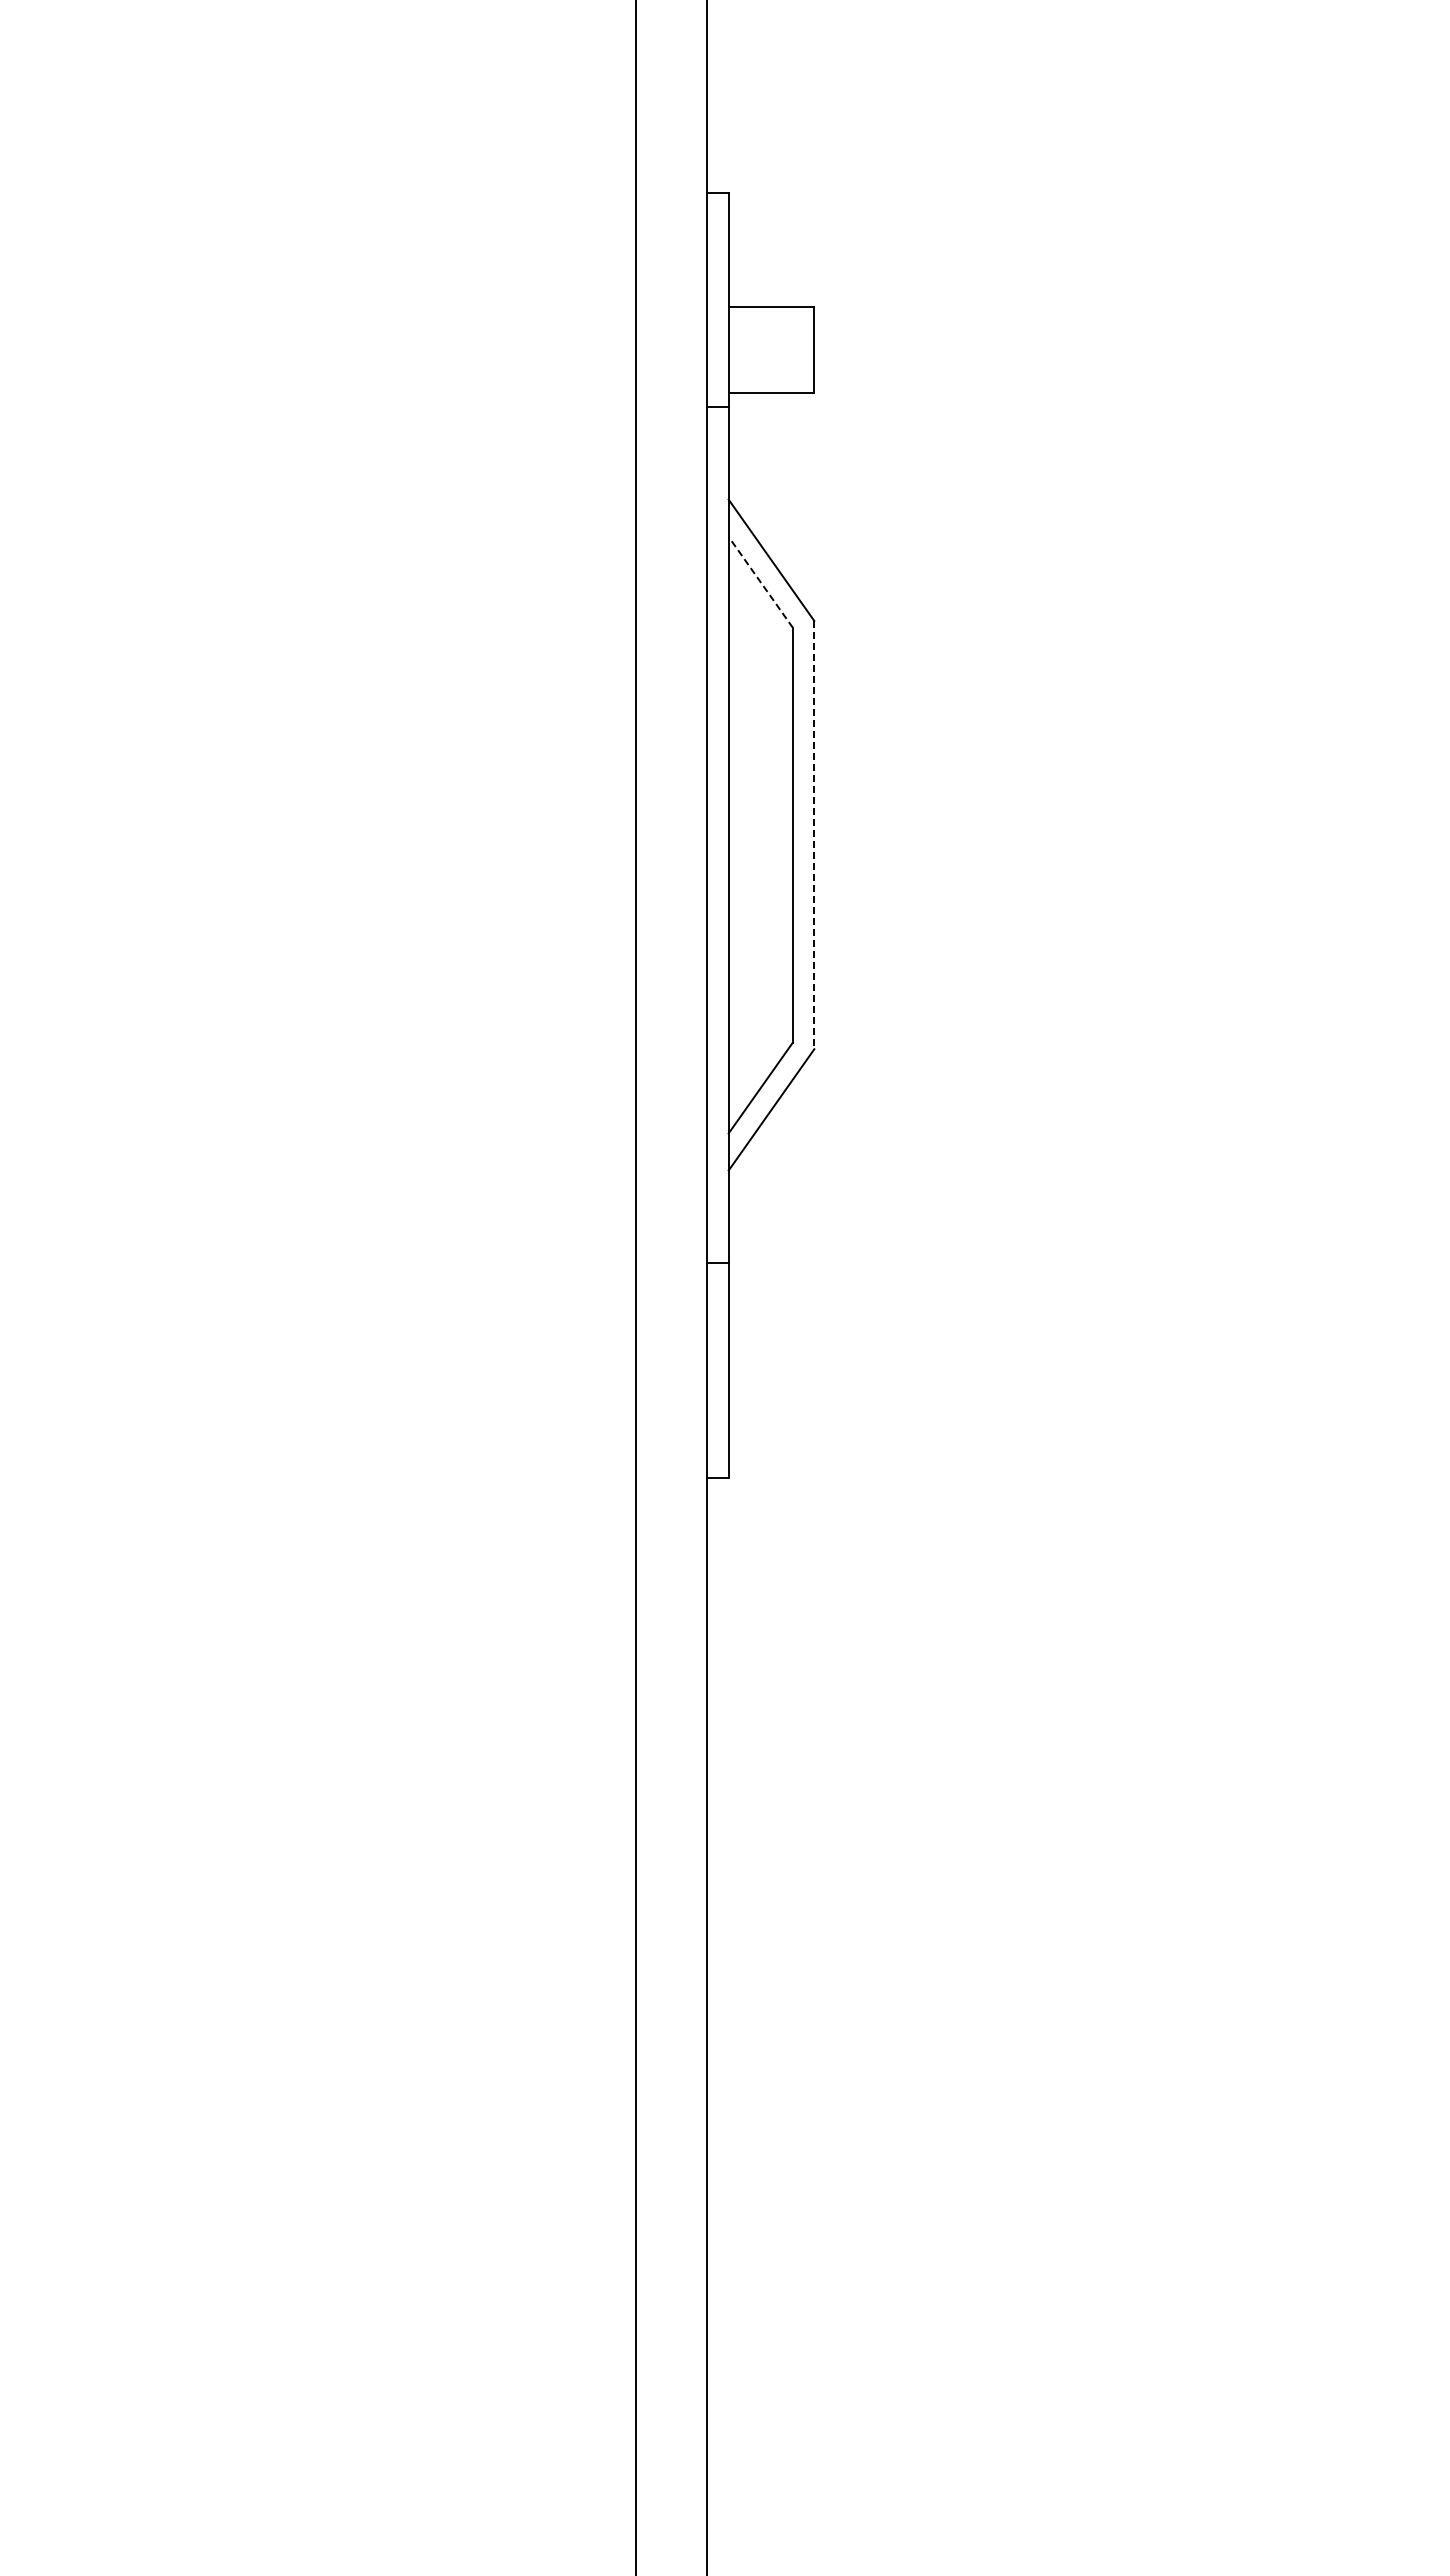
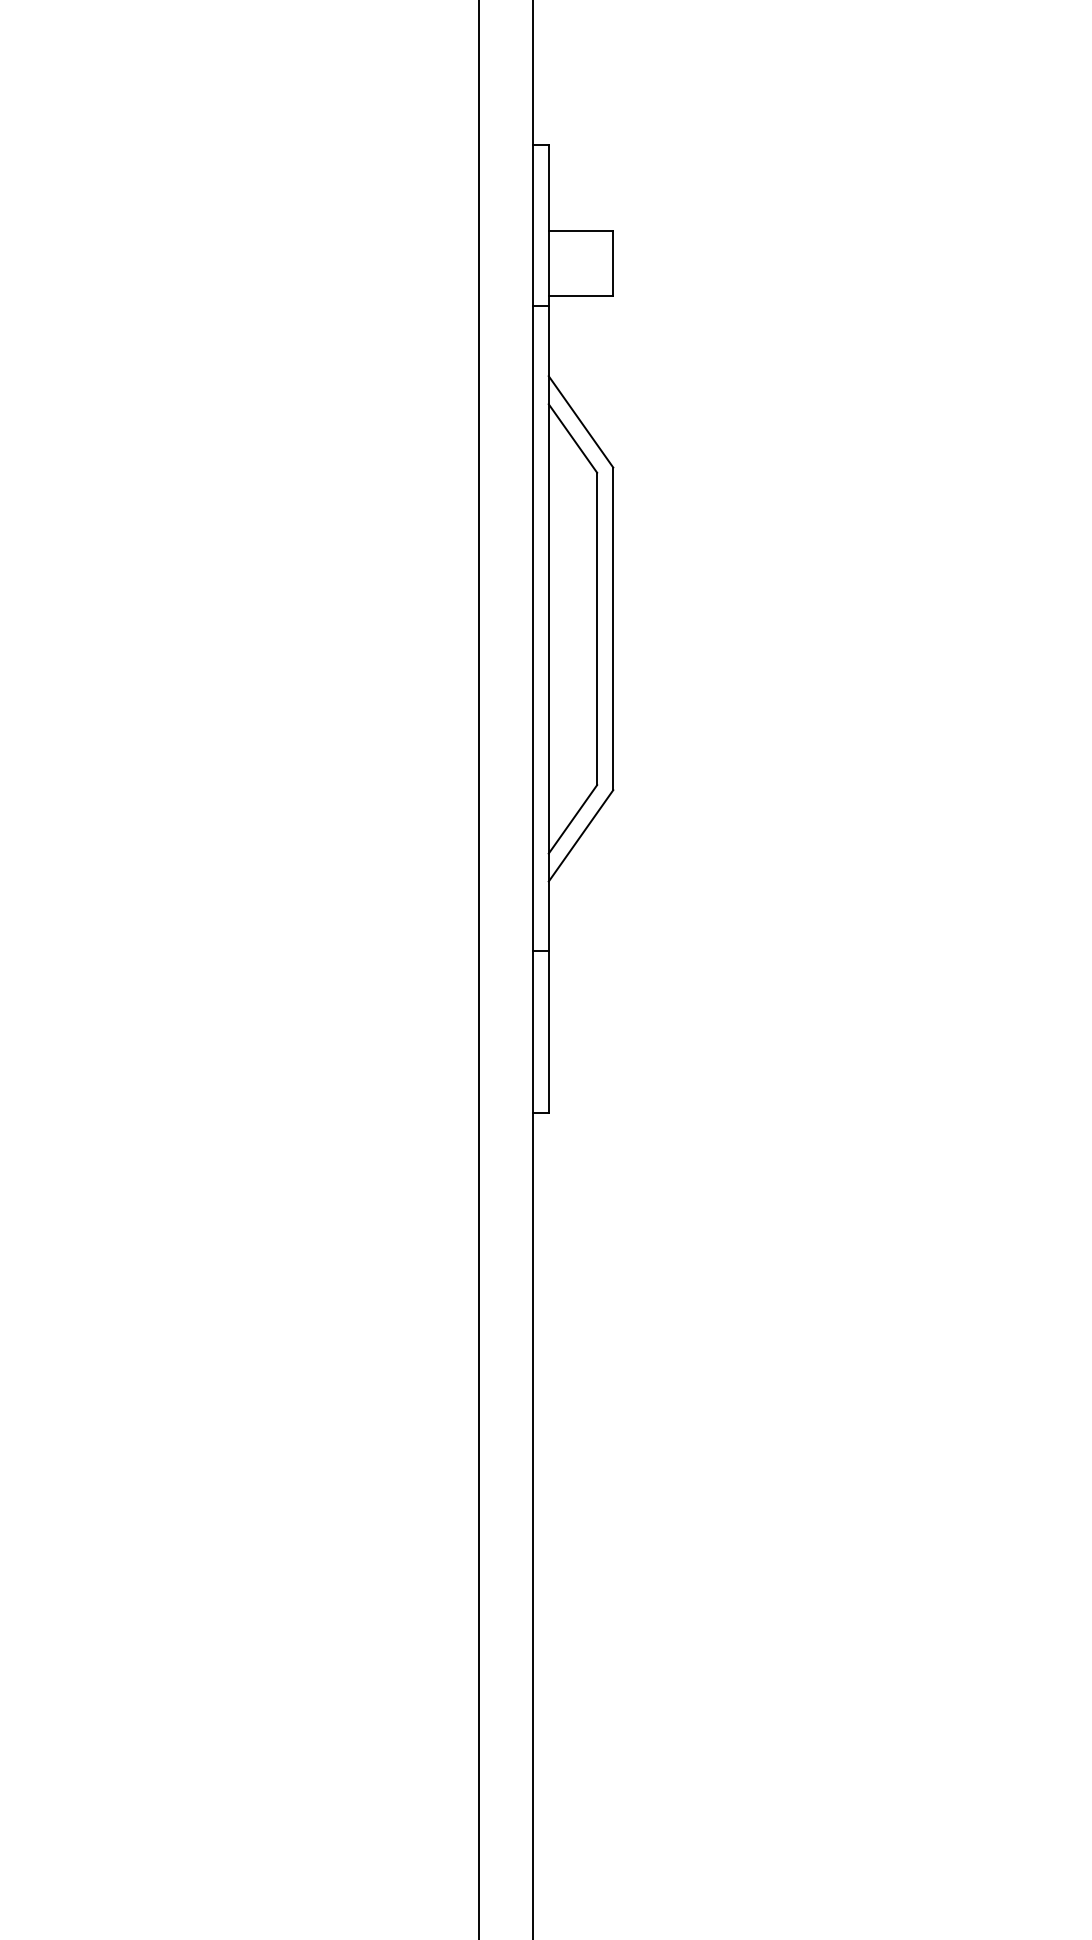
line: (760, 582) -> (572, 438), dashed -> solid
line: (814, 835) -> (613, 629), dashed -> solid

